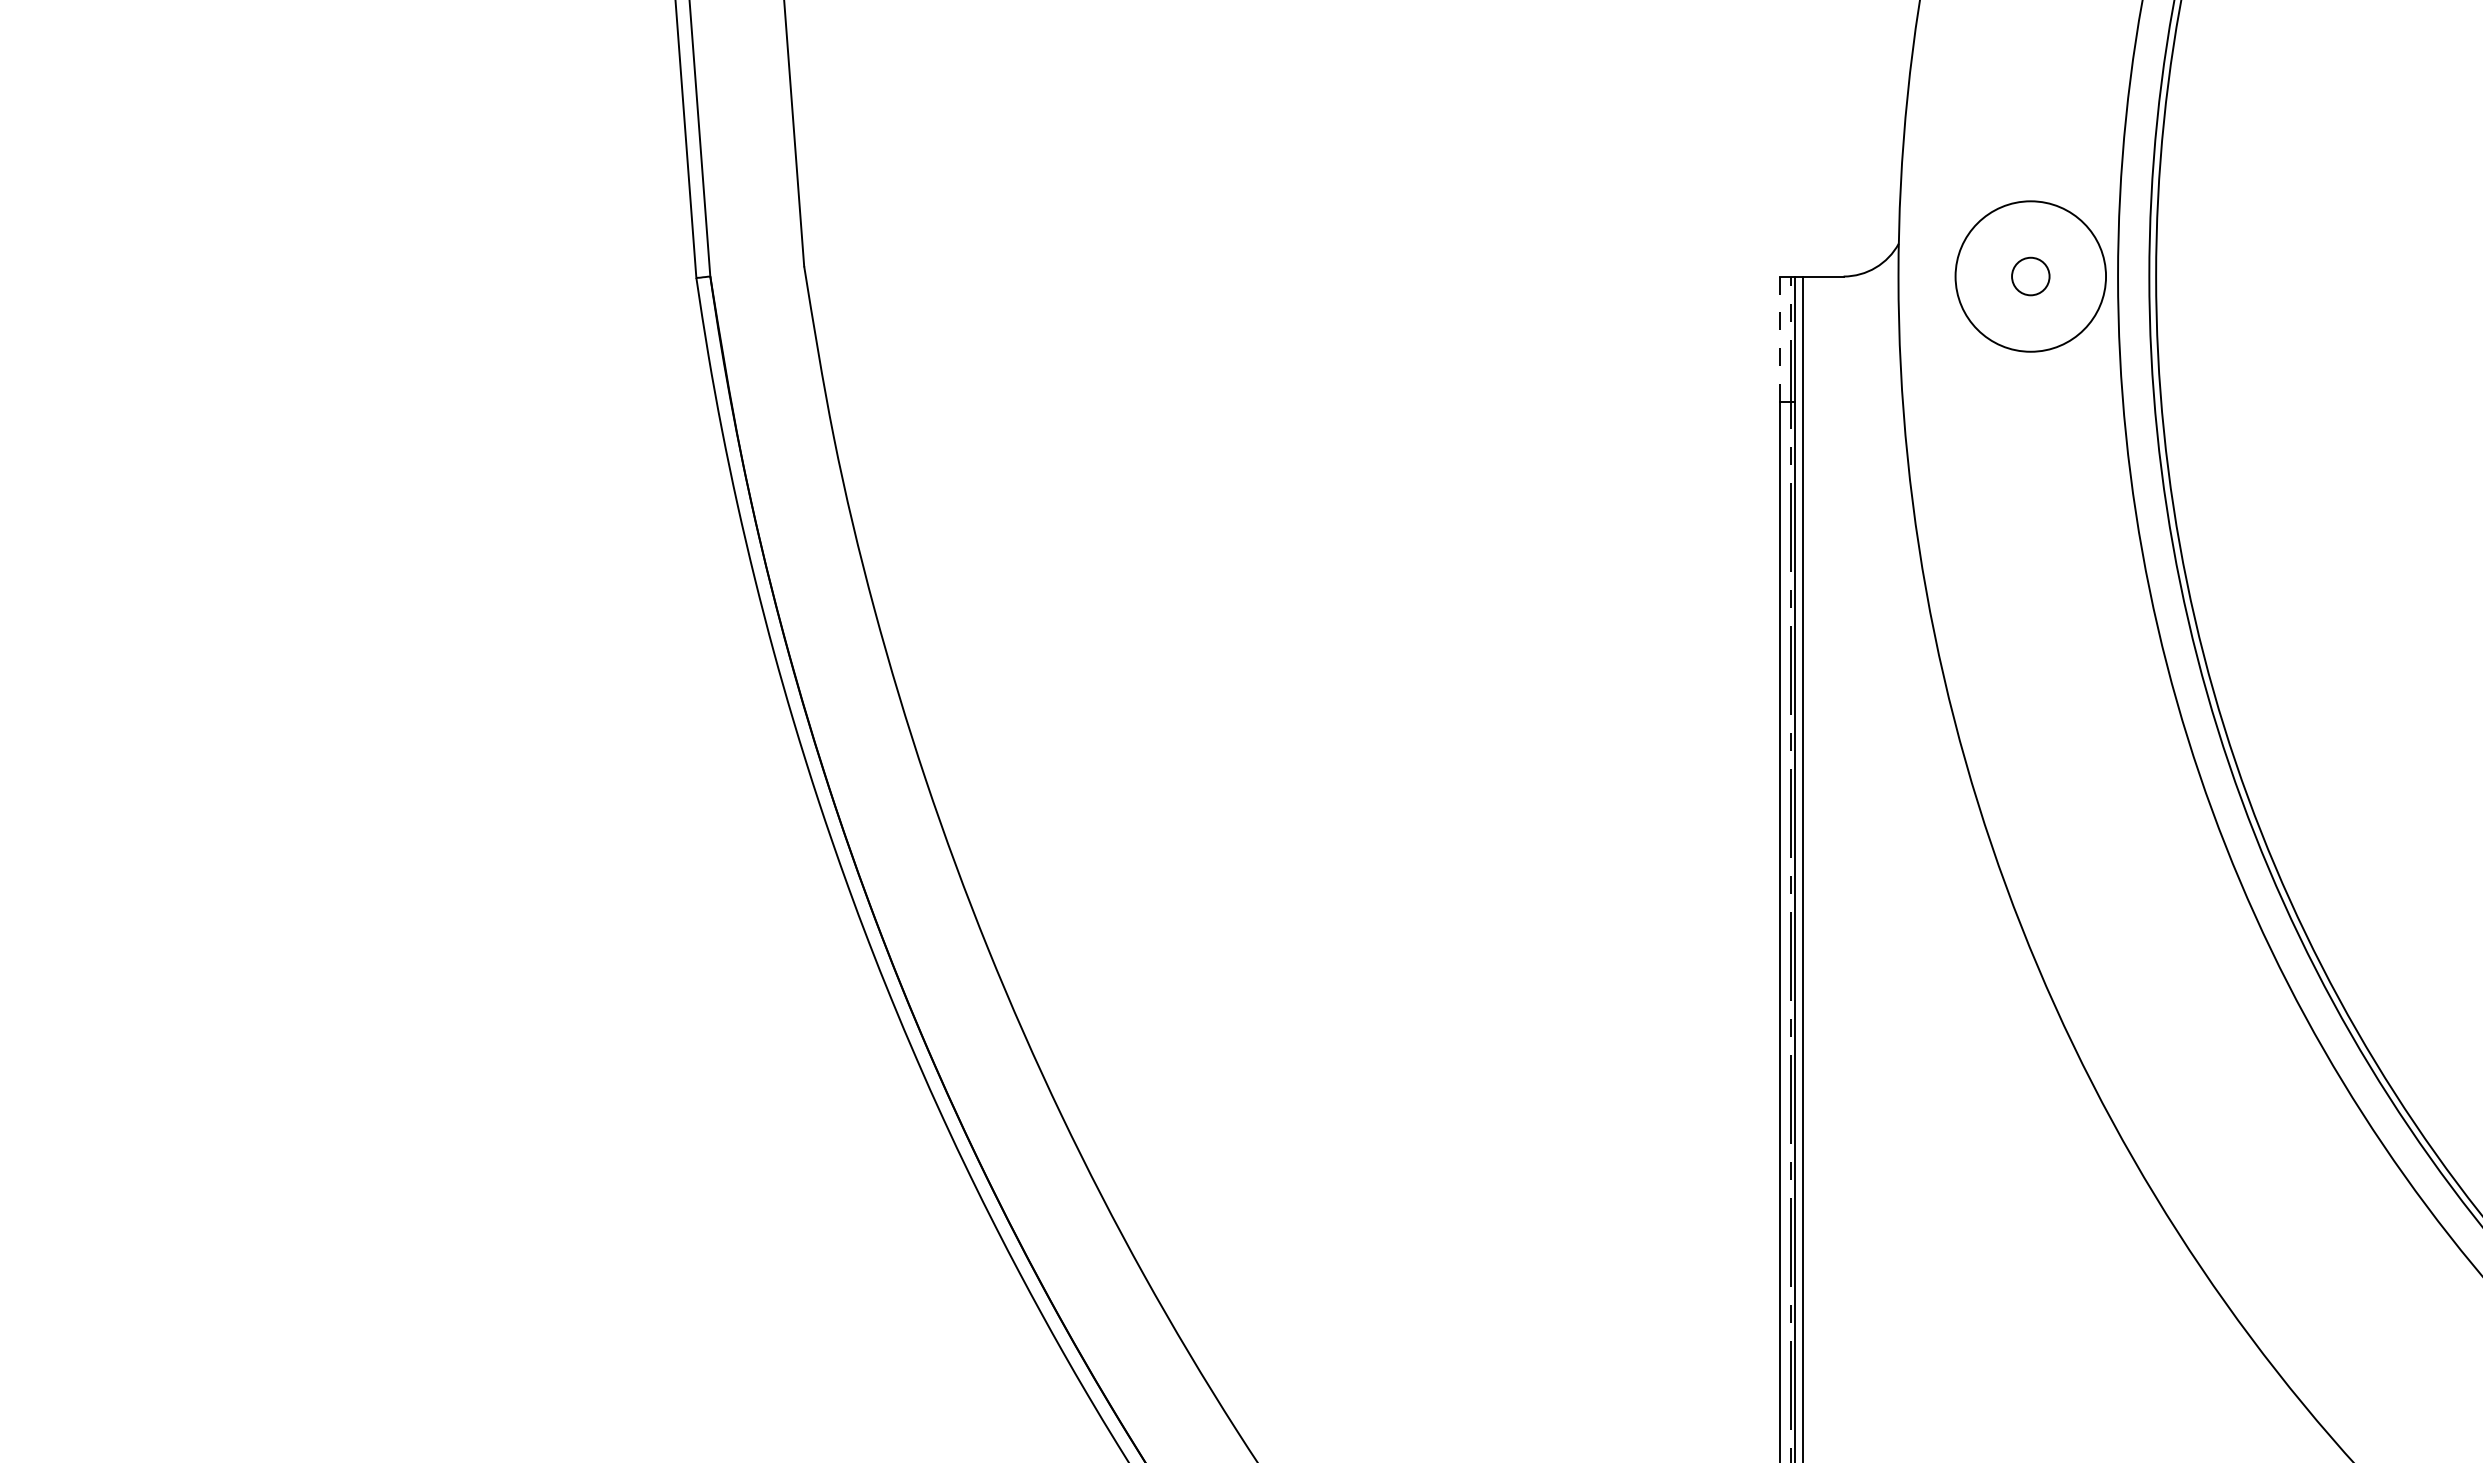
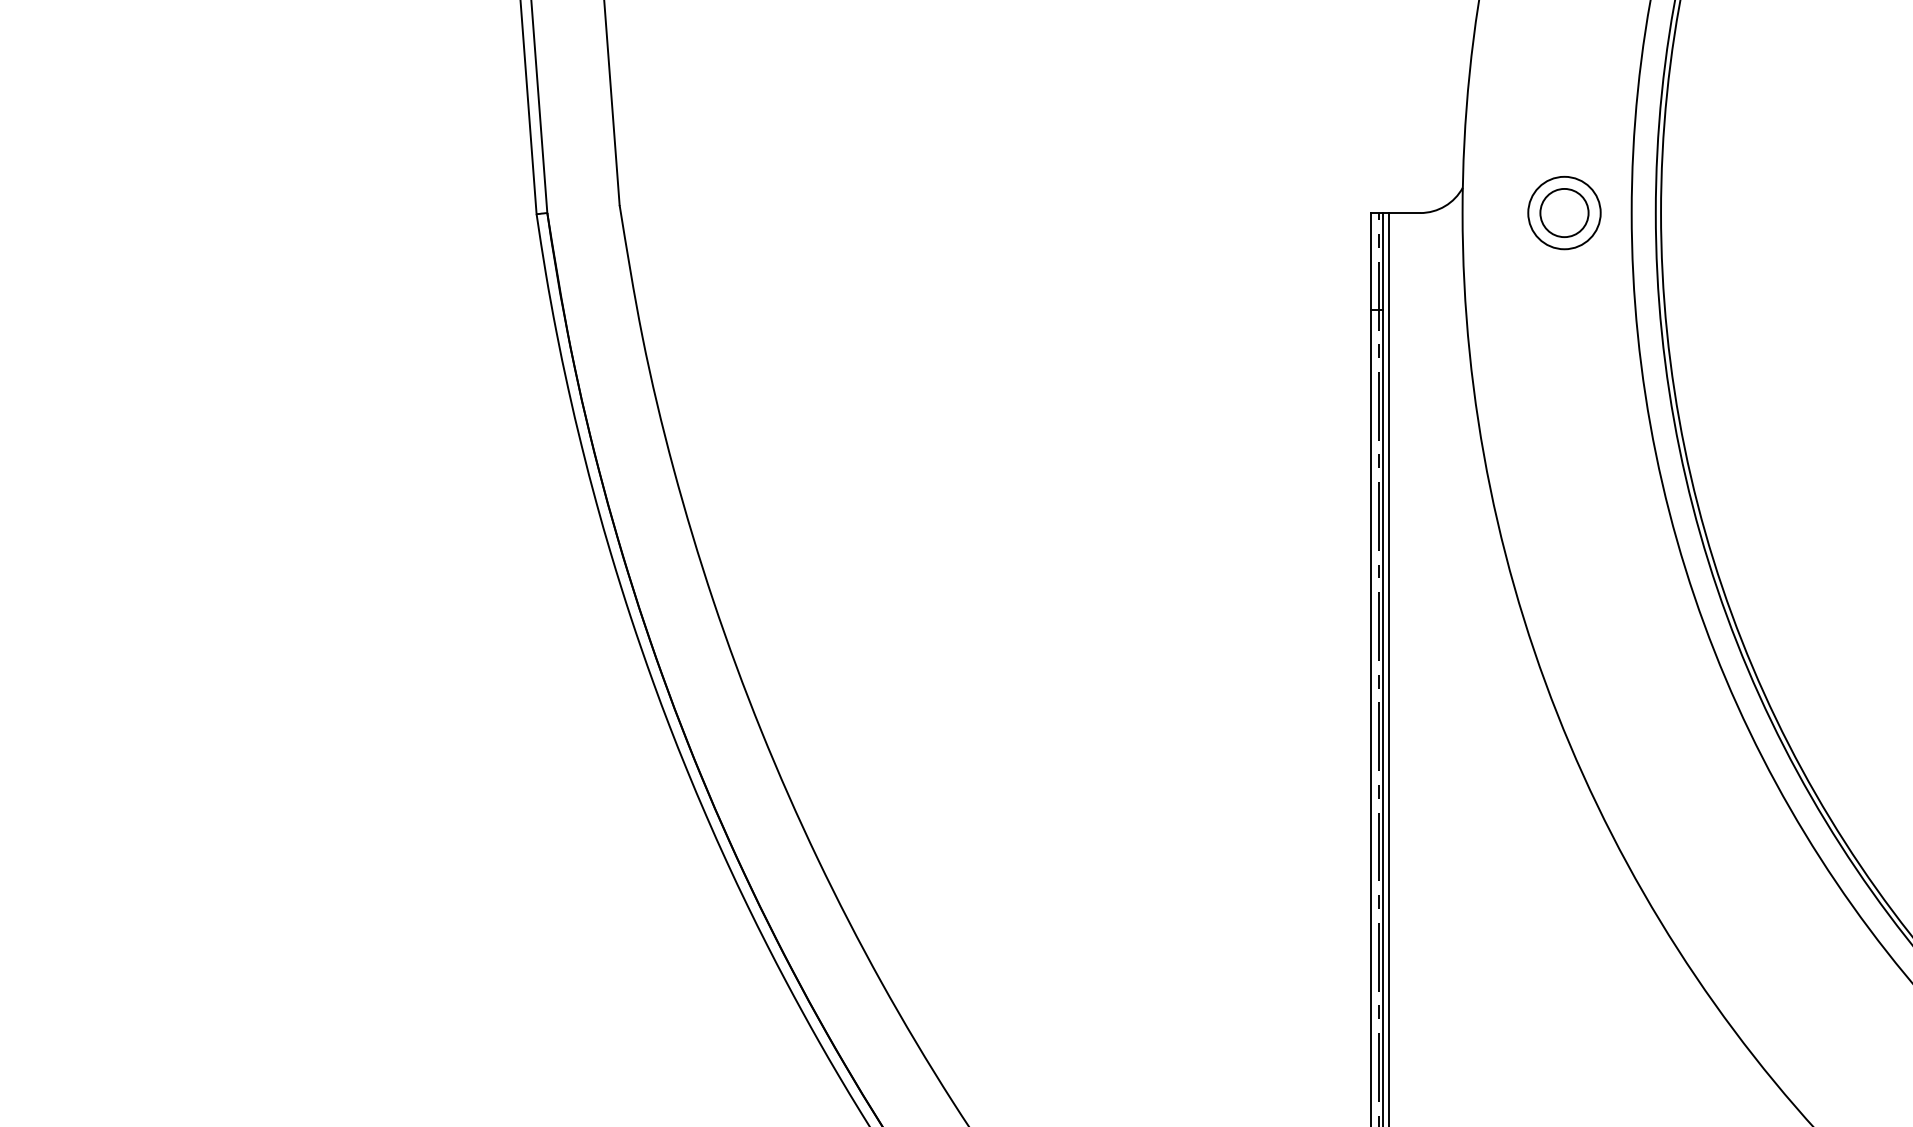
circle: (2030, 276) -> (1564, 213), size x0.62
circle: (2030, 276) -> (1564, 213), size x1.67
line: (1779, 339) -> (1370, 261), dashed -> solid

